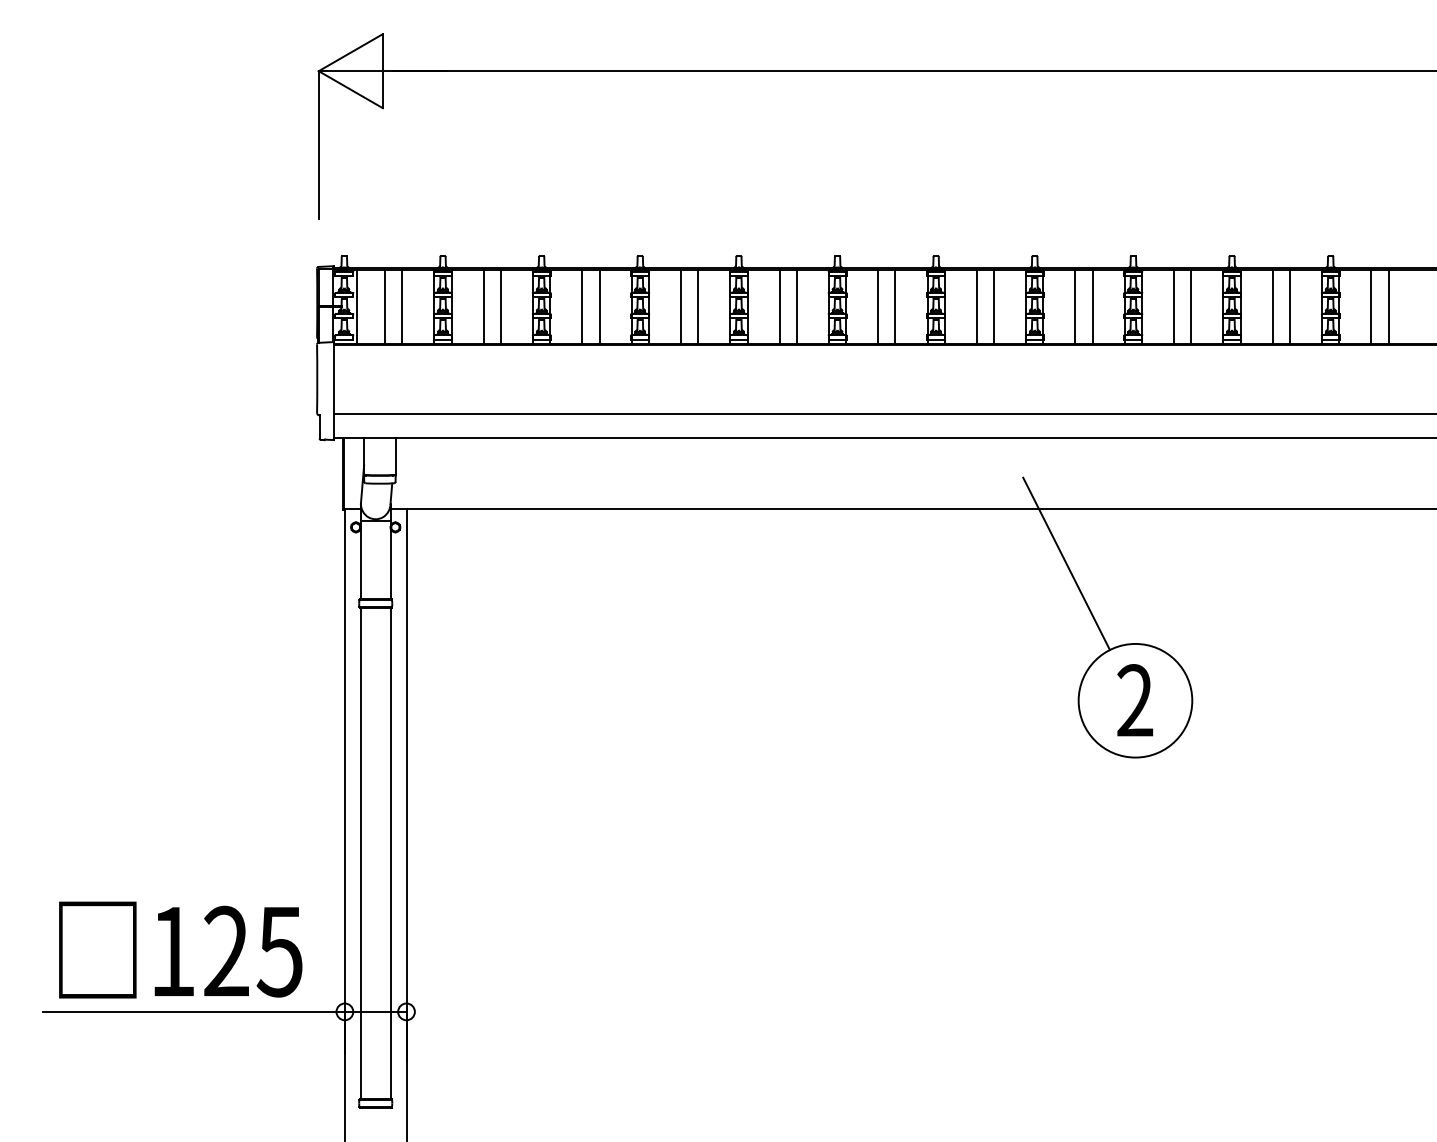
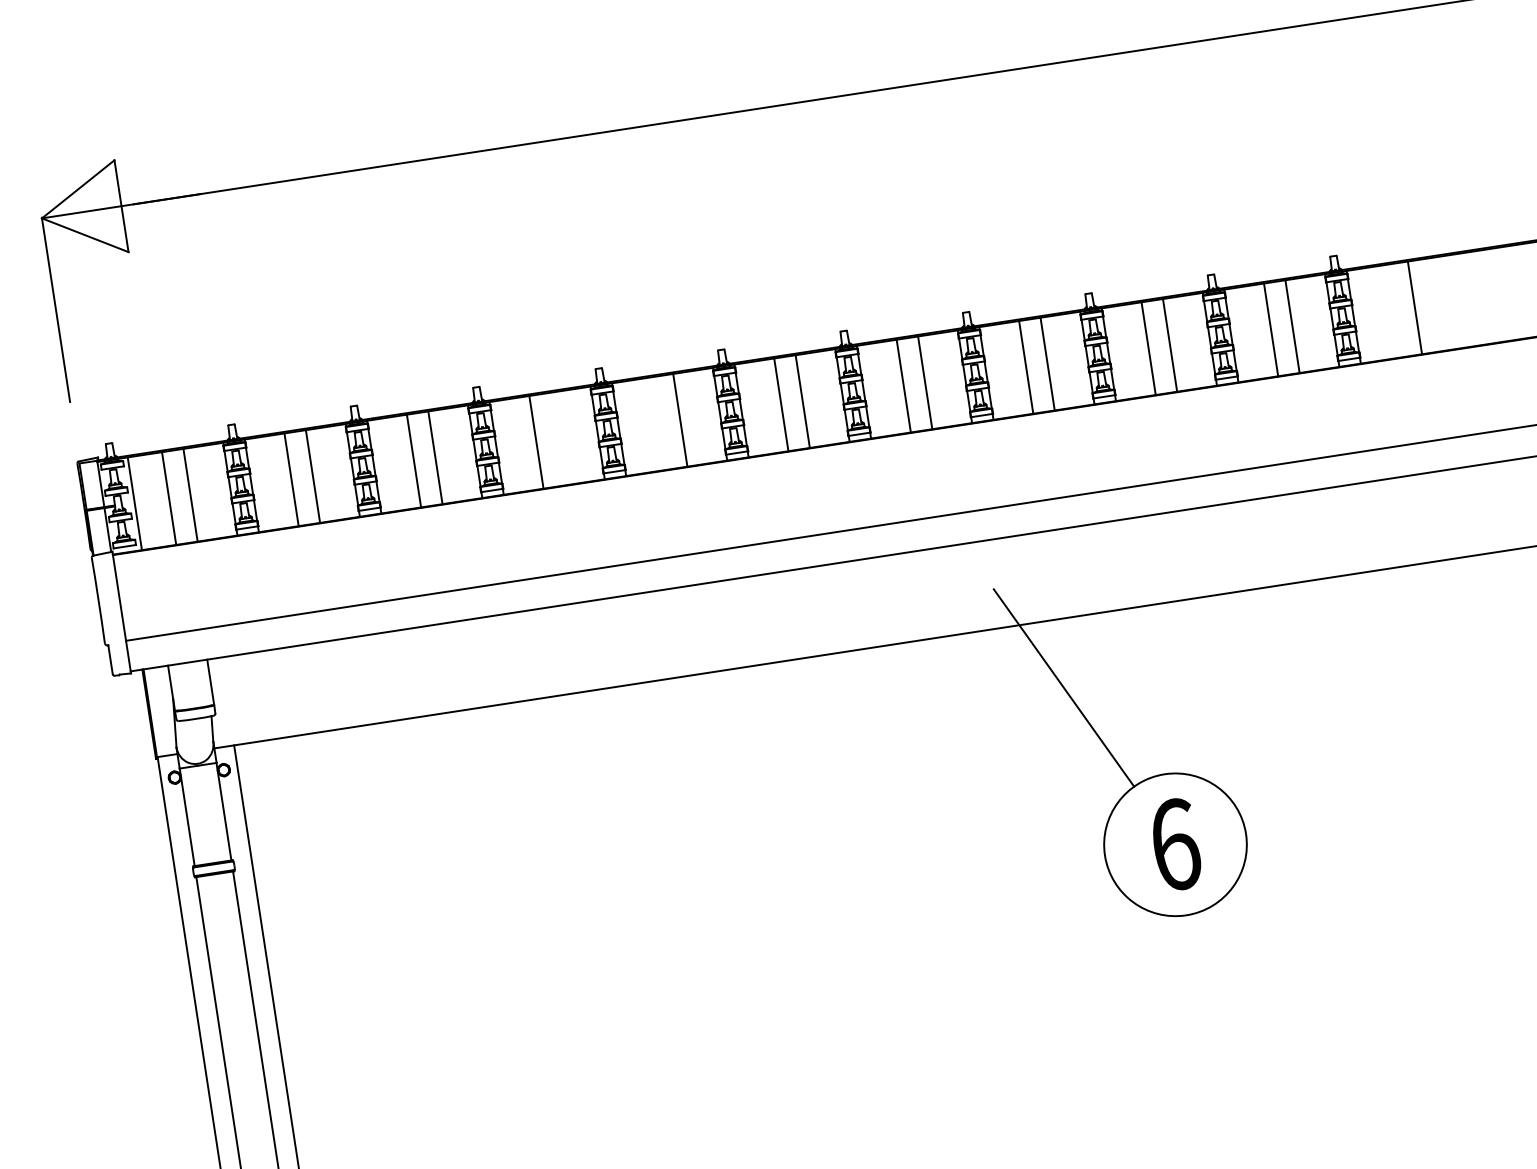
line: (698, 306) -> (558, 438), removed
line: (779, 306) -> (658, 422), removed
line: (1371, 306) -> (1393, 310), removed
text: (1135, 700) -> (1175, 844), 2 -> 6

